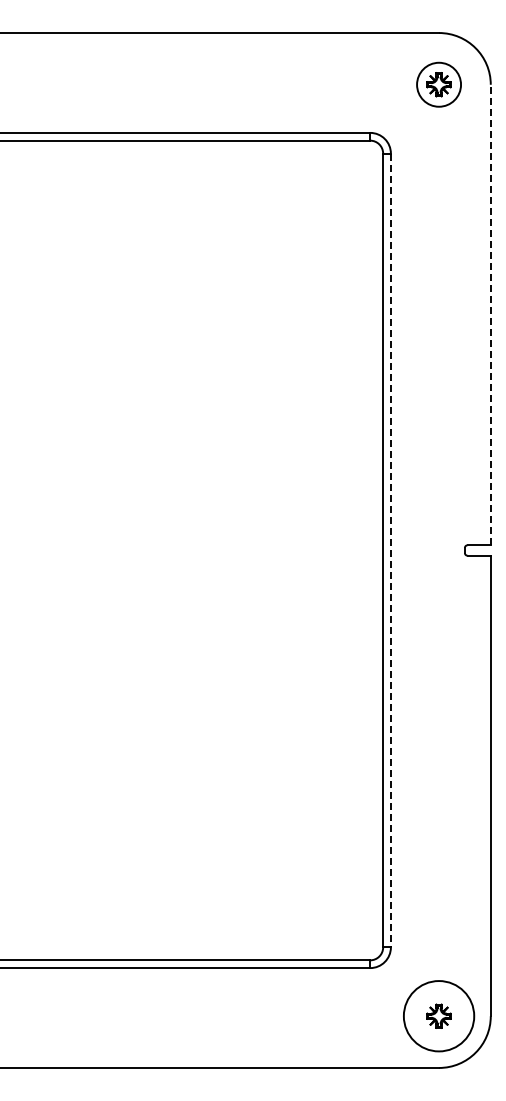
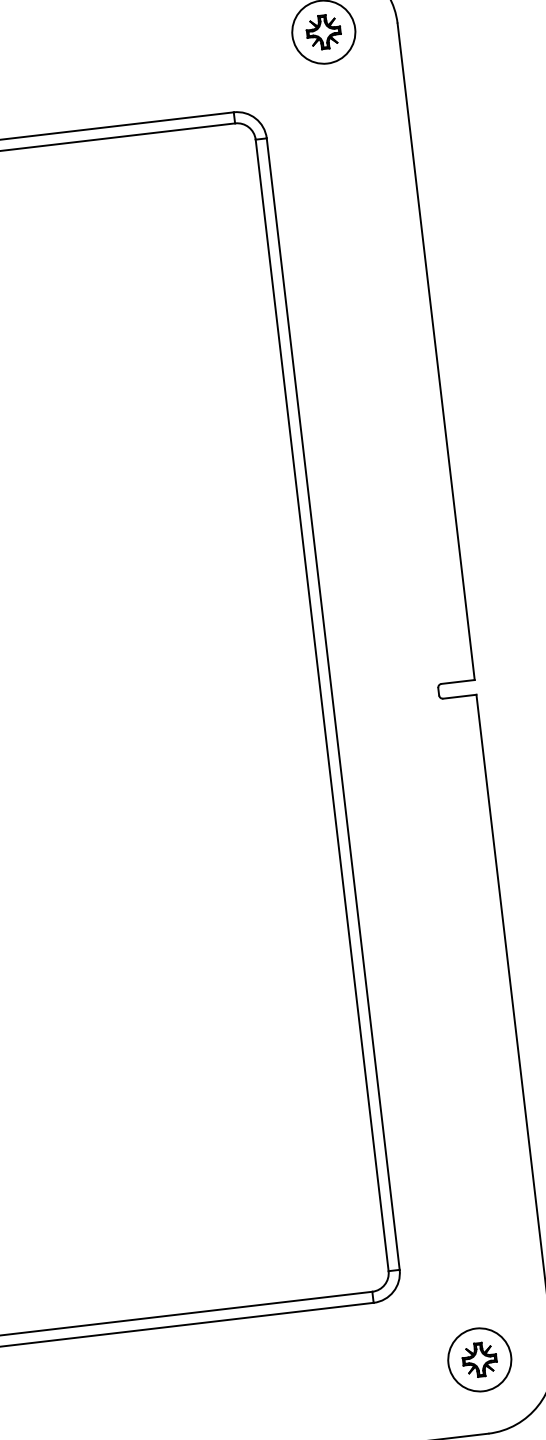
line: (490, 314) -> (435, 351), dashed -> solid
line: (390, 550) -> (332, 704), dashed -> solid
circle: (439, 1016) -> (480, 1360), size x0.62

